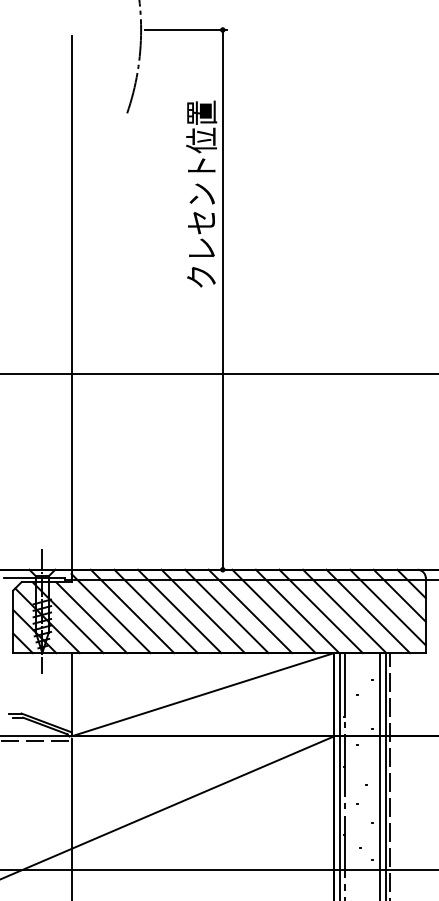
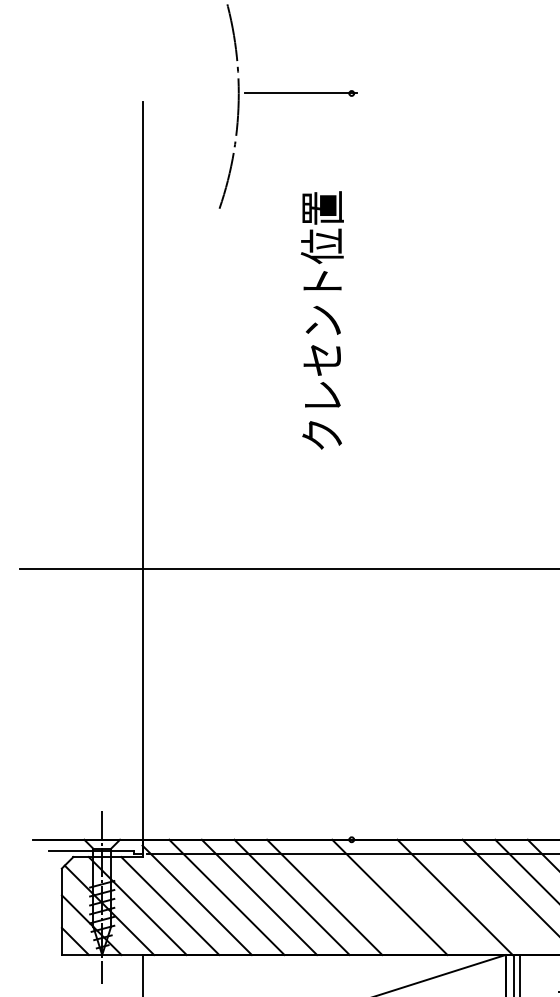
line: (222, 299) -> (351, 466), removed
line: (226, 611) -> (356, 897), removed
line: (273, 611) -> (421, 897), removed
line: (320, 611) -> (486, 897), removed

